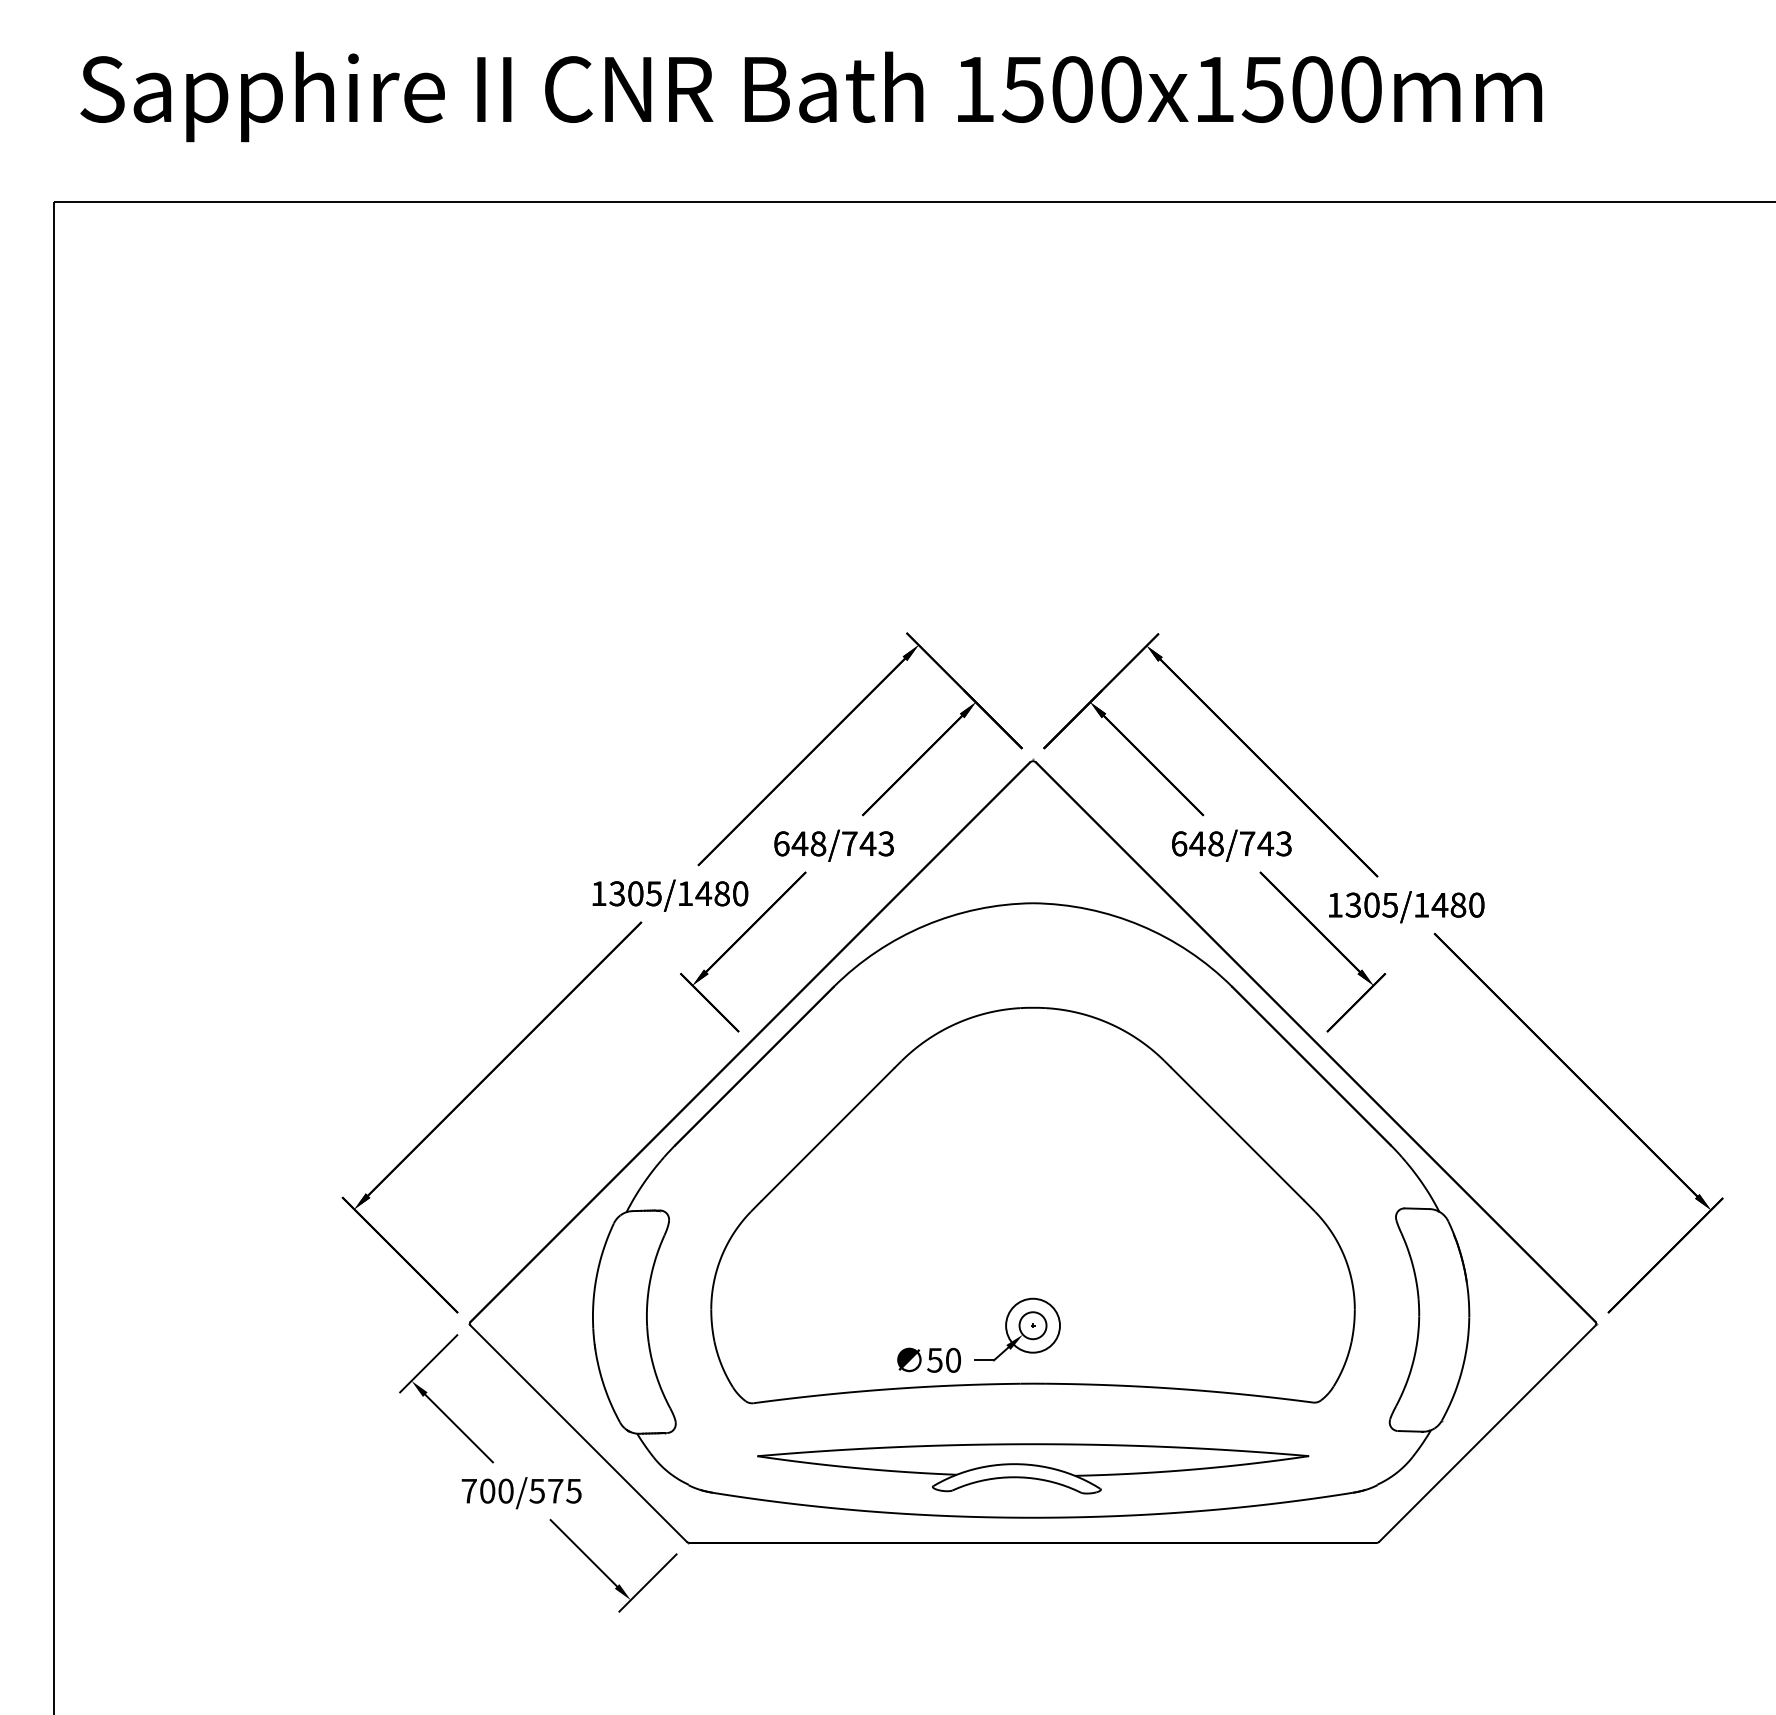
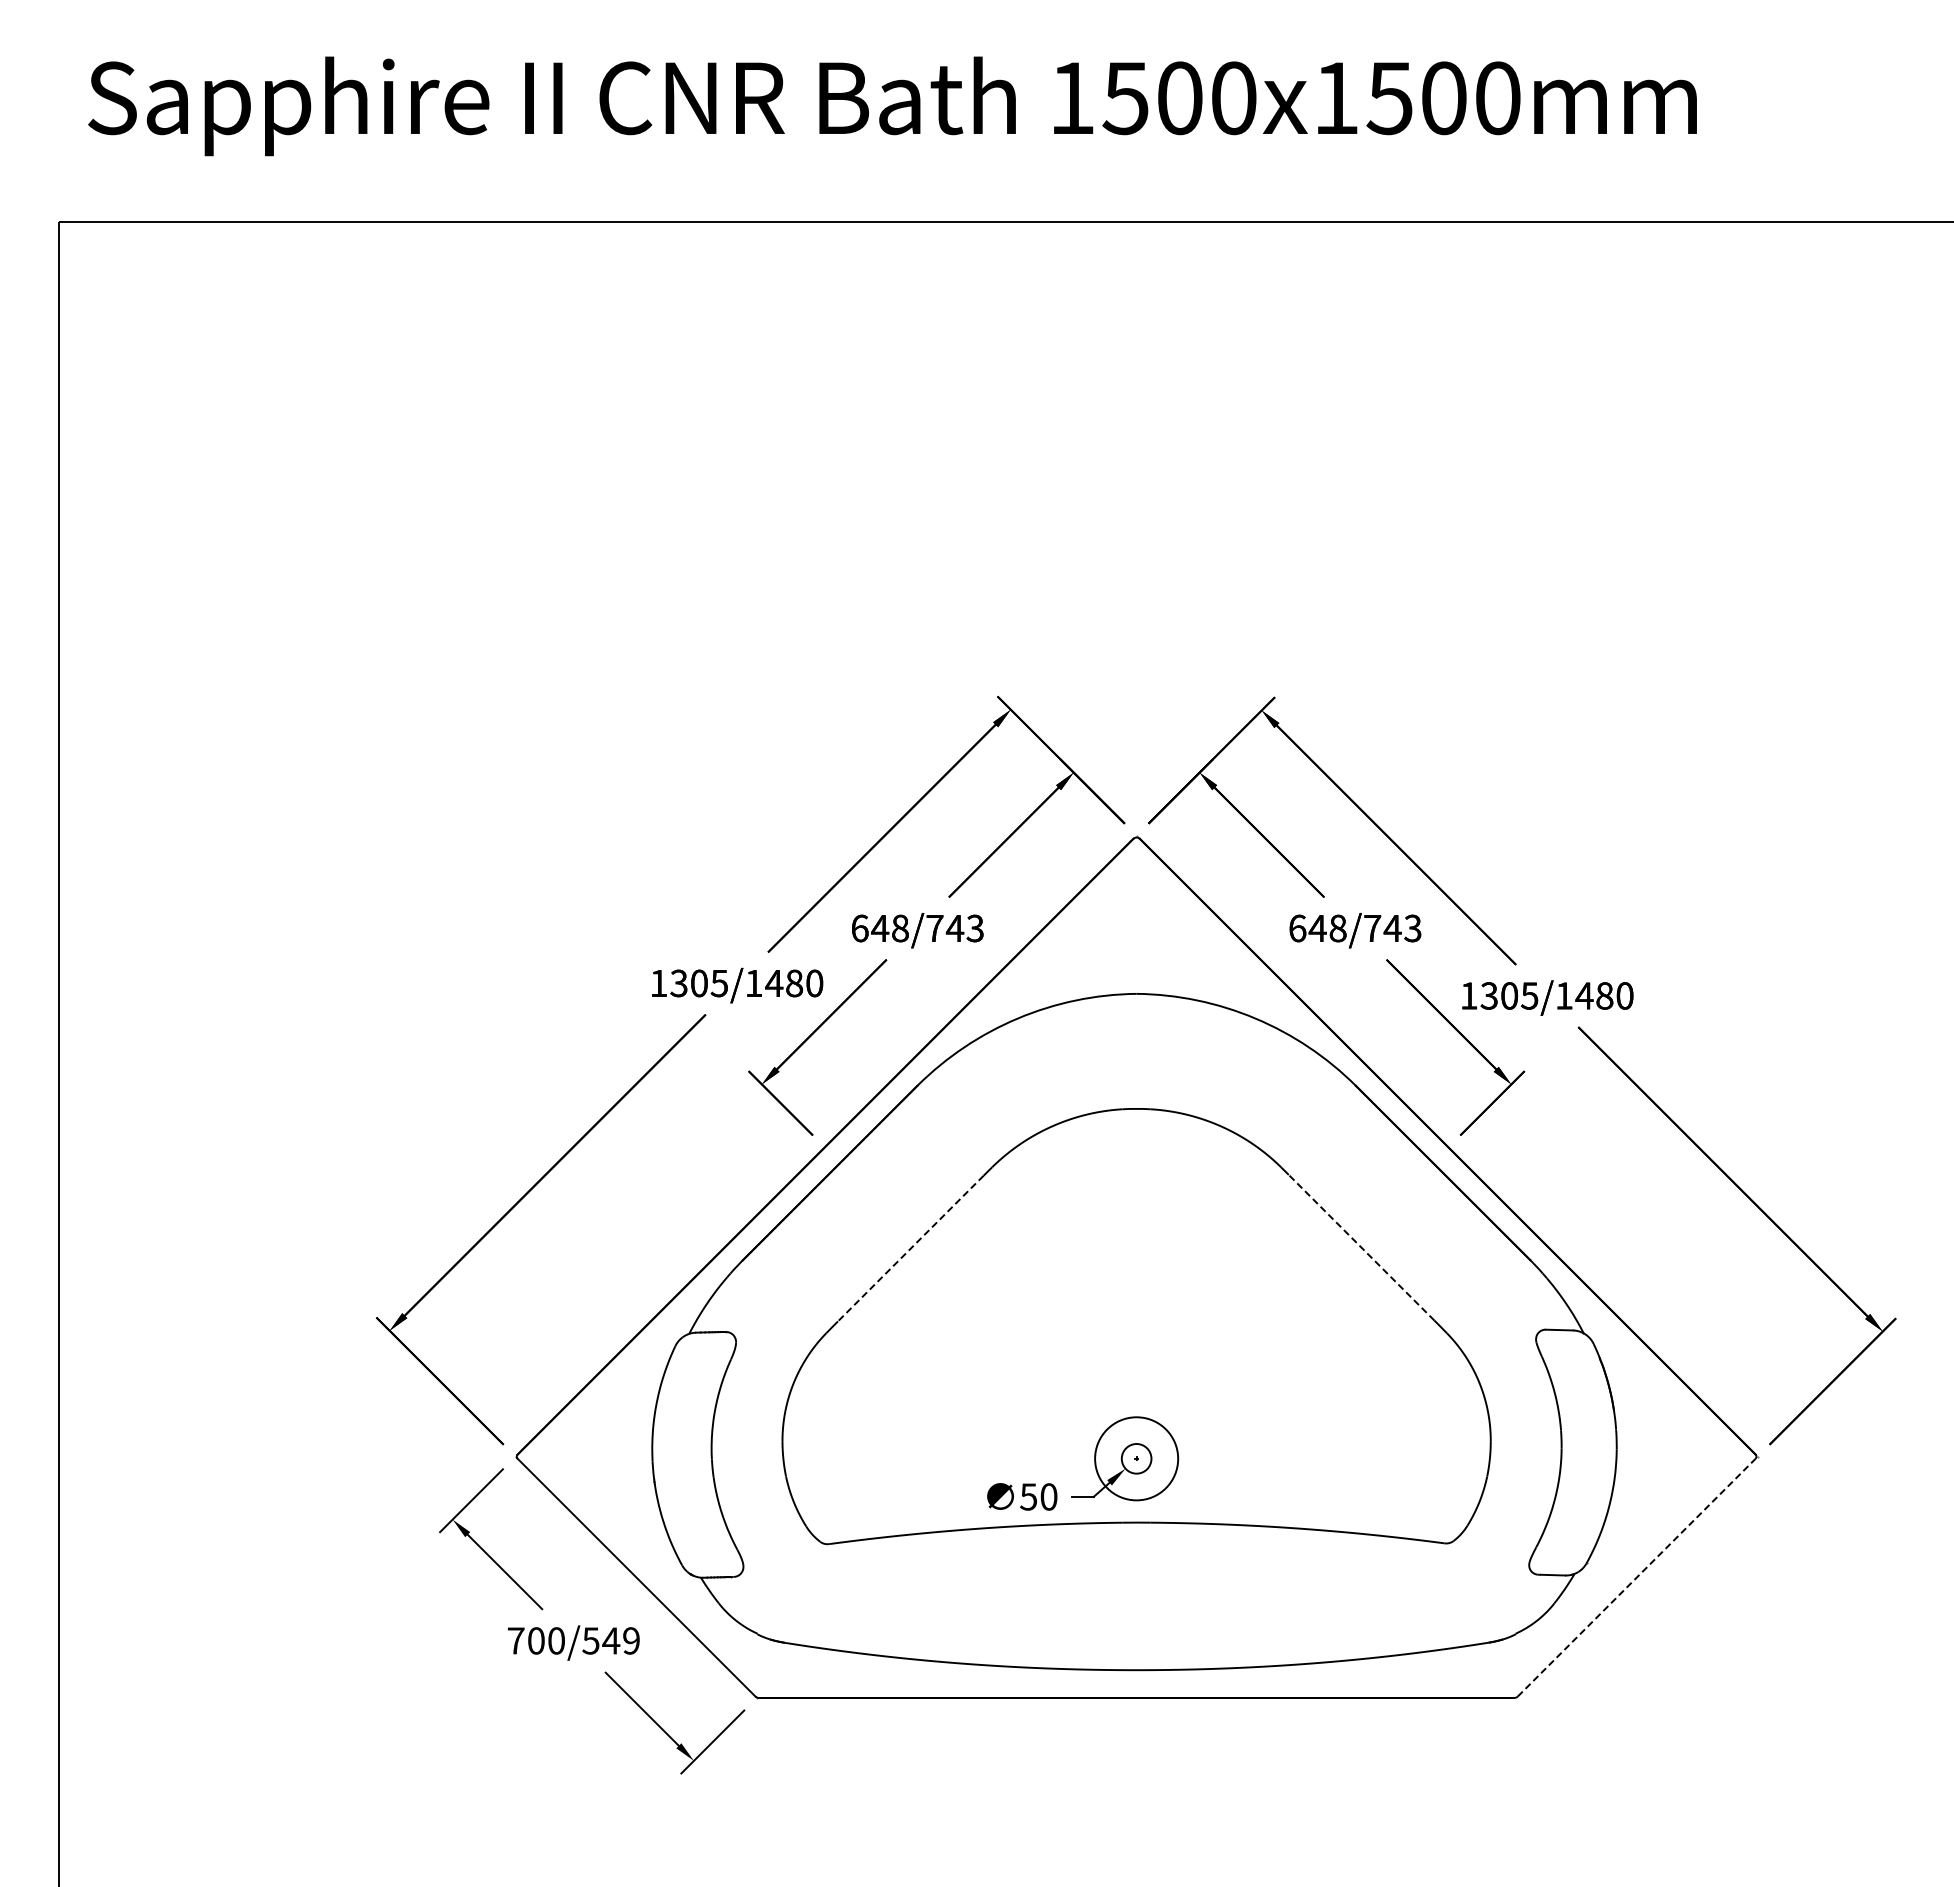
line: (1237, 1133) -> (1361, 1247), solid -> dashed
line: (827, 1134) -> (910, 1248), solid -> dashed
circle: (1032, 1325) -> (1136, 1458), size x1.4
line: (1488, 1433) -> (1637, 1577), solid -> dashed
part: (1032, 1468) -> (1136, 1616), removed
text: (564, 1490) -> (620, 1640), 700/575 -> 700/549

